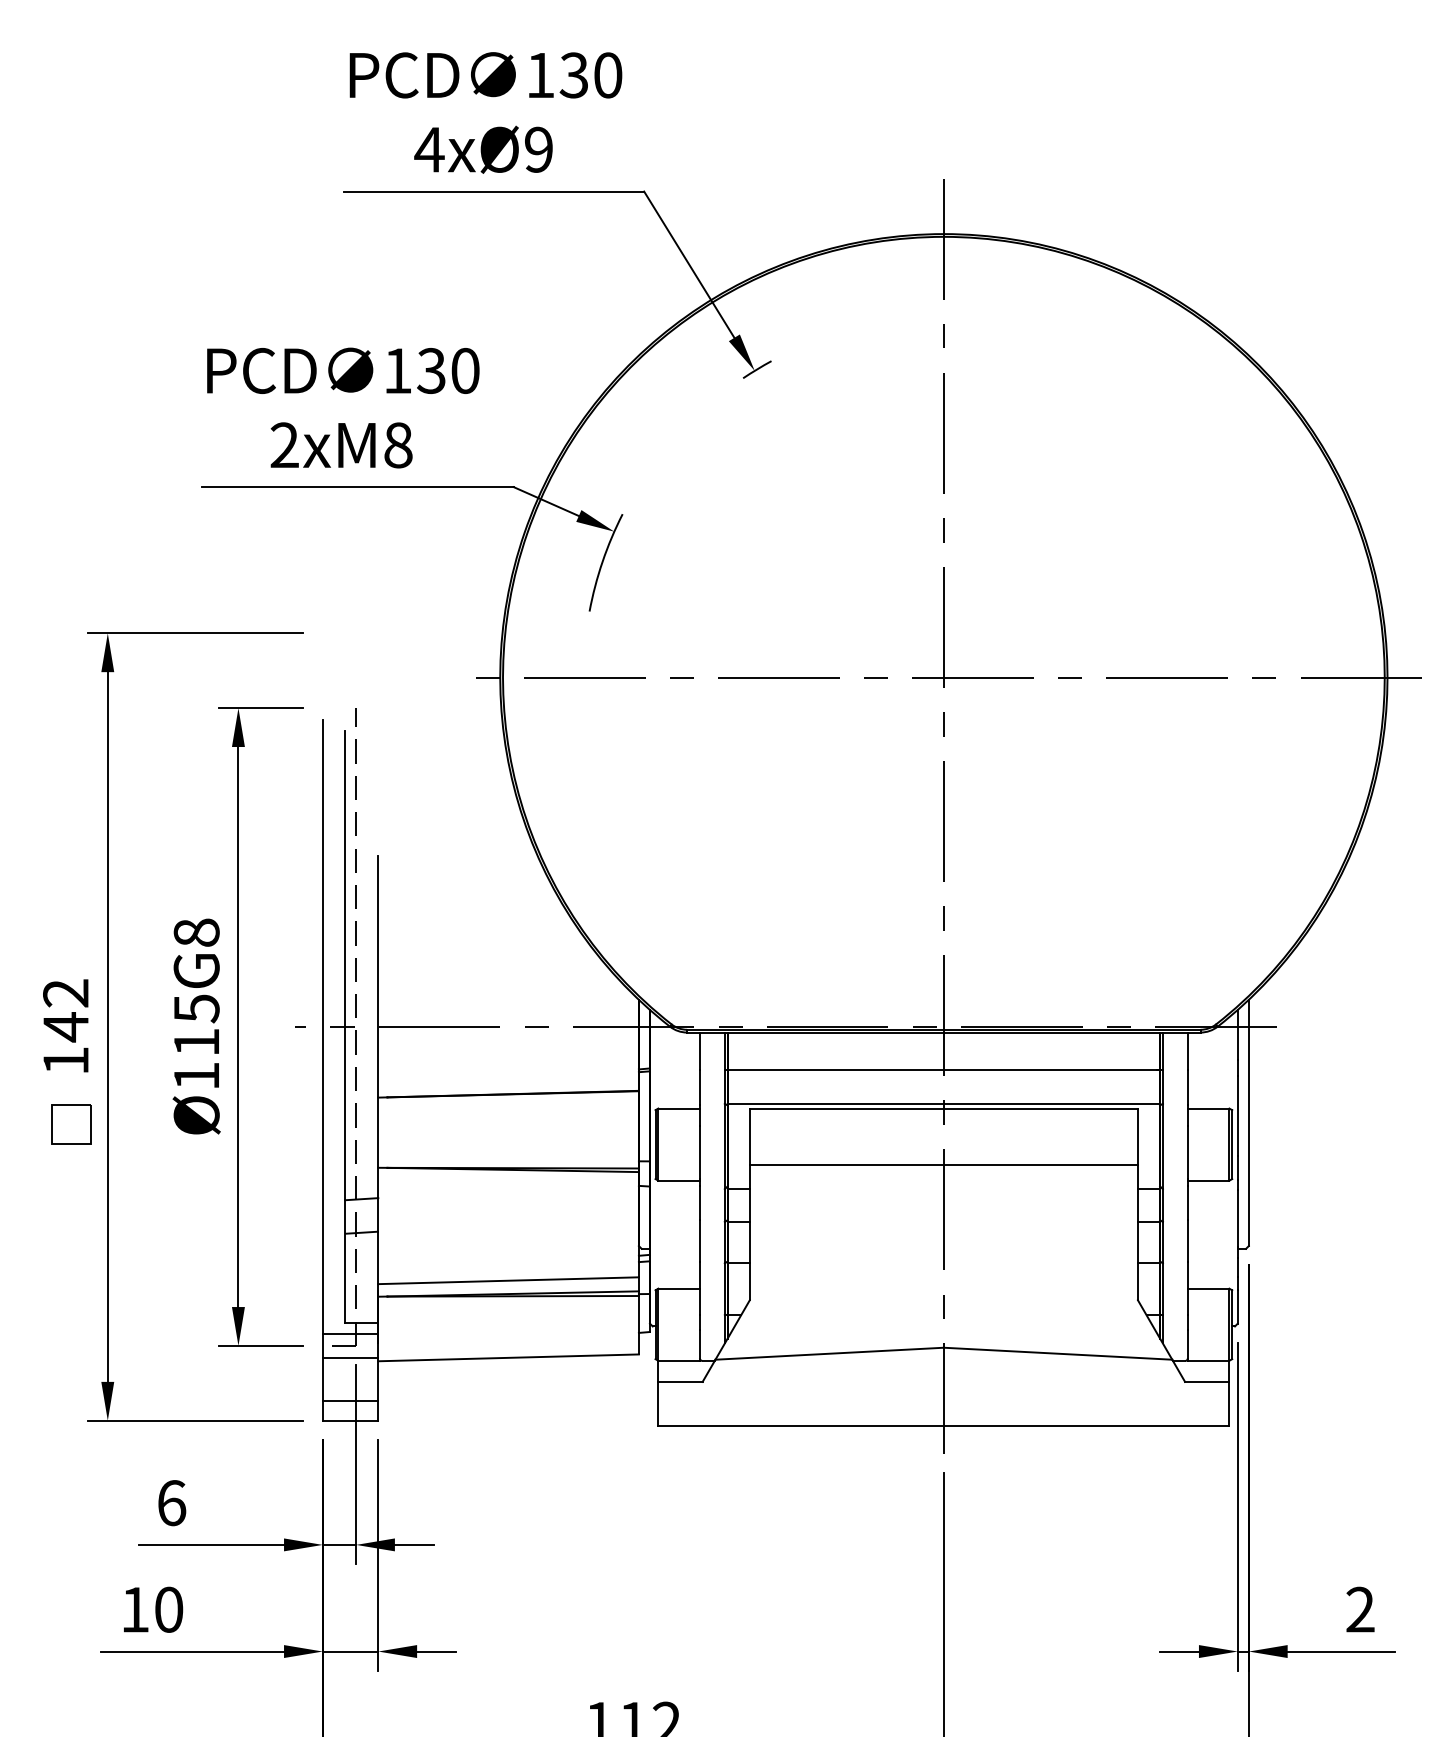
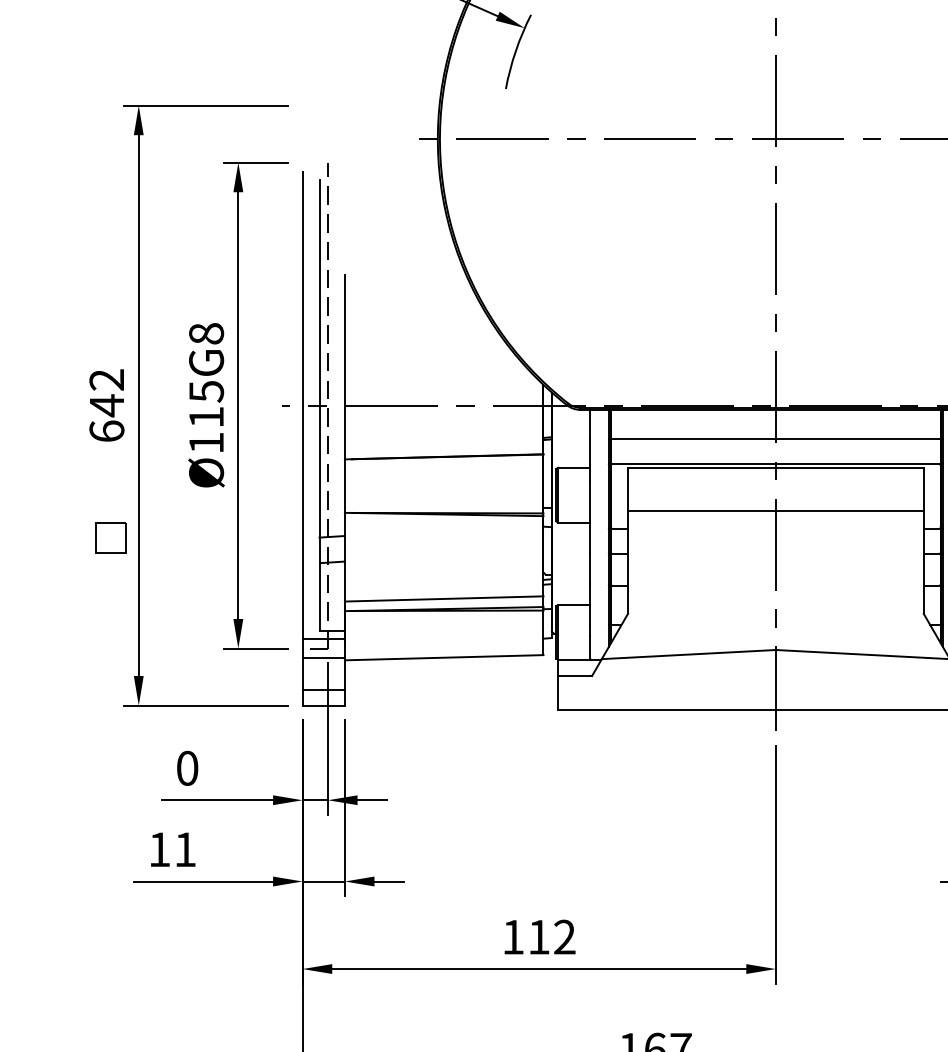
text: (66, 1060) -> (107, 431), 142 -> 642
part: (71, 1124) -> (111, 537), moved
text: (172, 1503) -> (188, 768), 6 -> 0
text: (169, 1609) -> (185, 849), 10 -> 11

